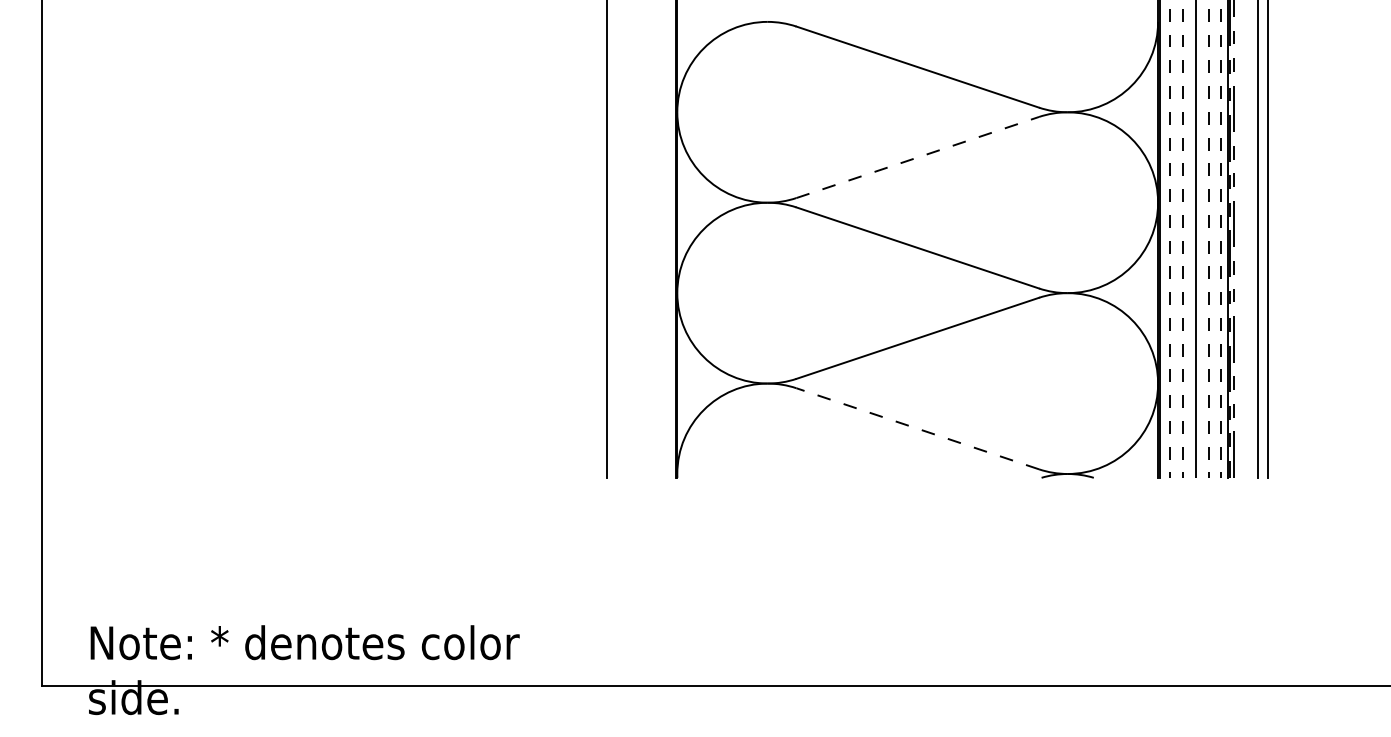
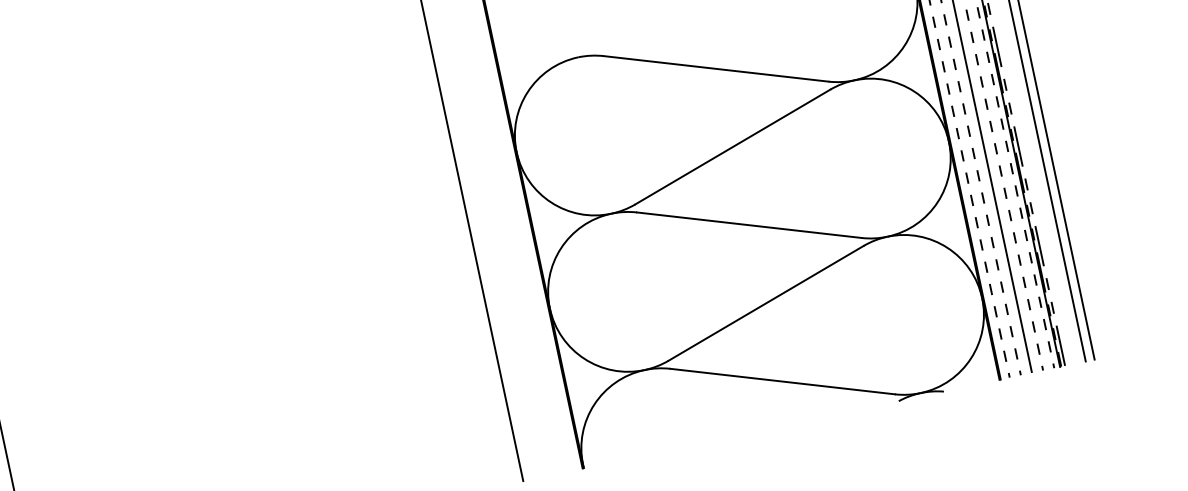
line: (917, 157) -> (732, 147), dashed -> solid
line: (917, 428) -> (782, 381), dashed -> solid

